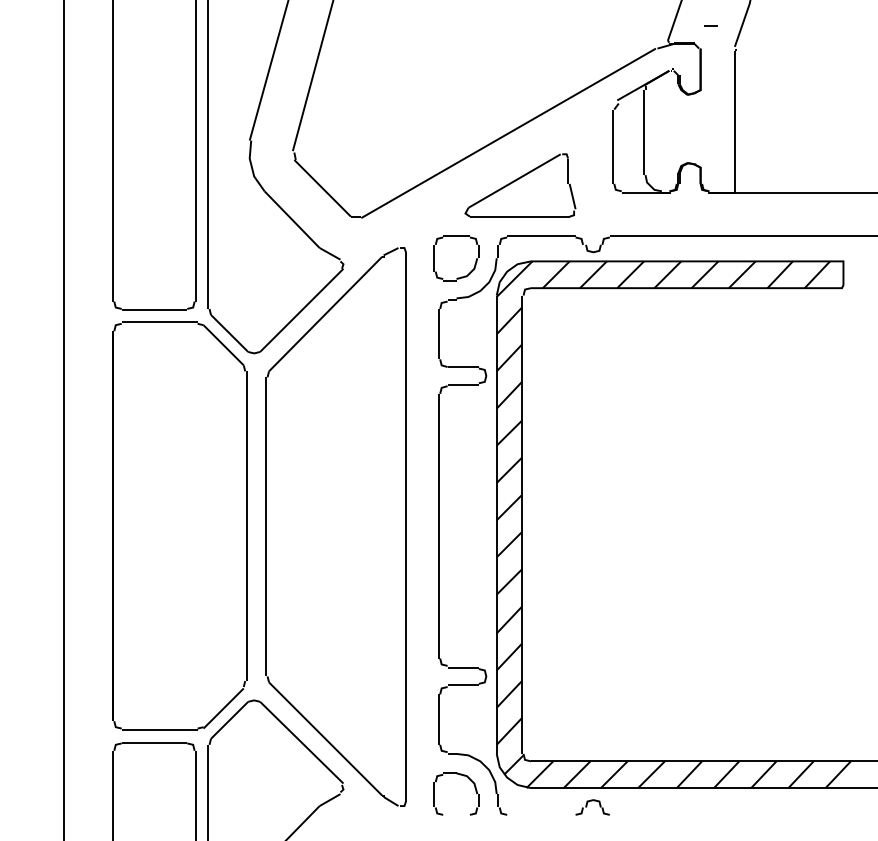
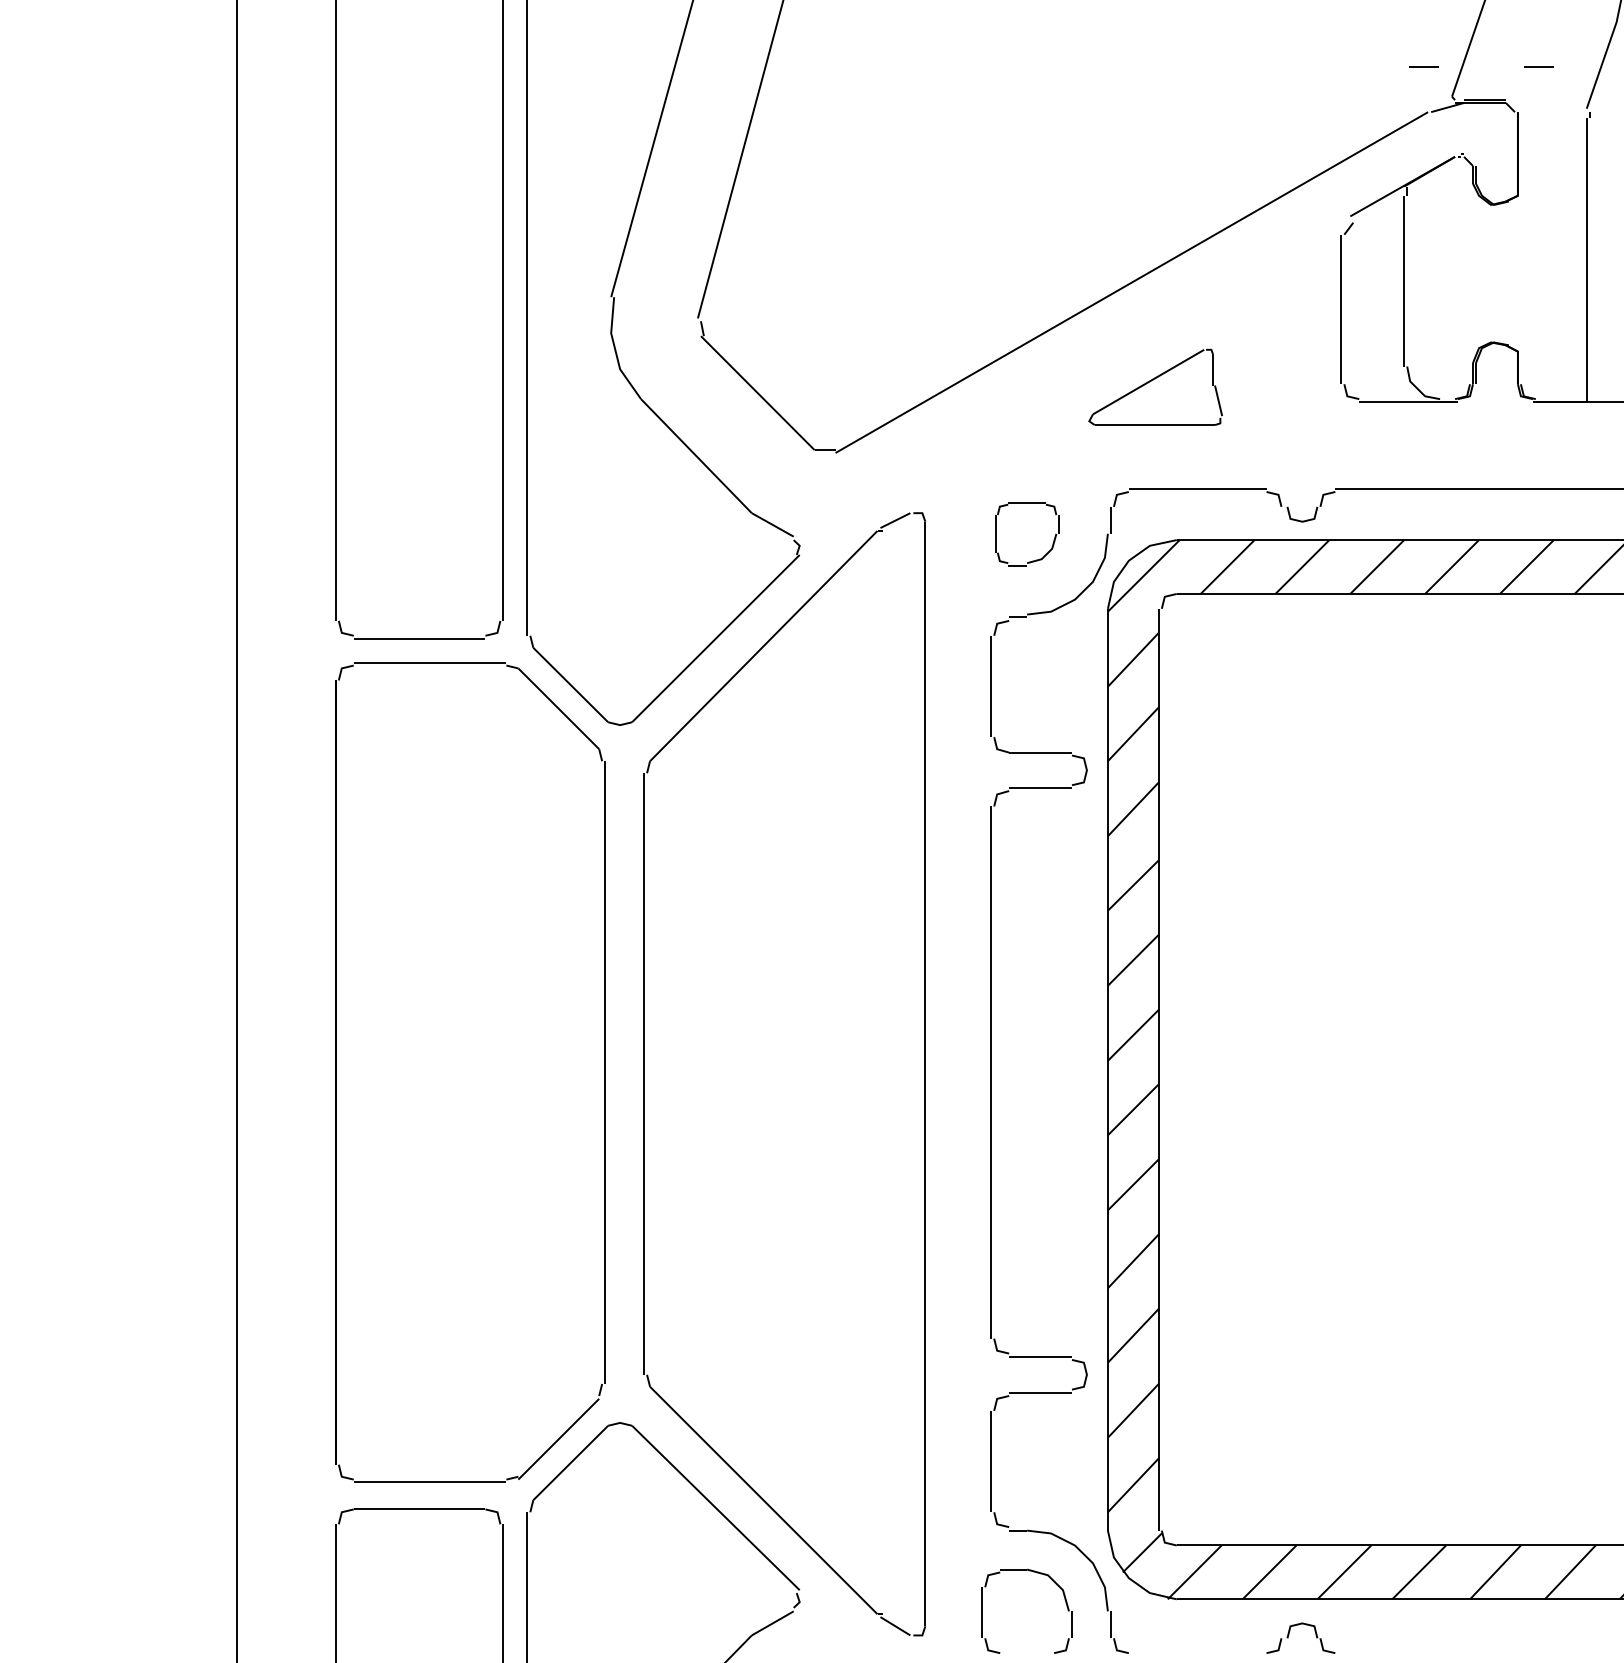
line: (653, 25) -> (1423, 65), added
part: (520, 185) -> (1155, 387), size x0.6
part: (456, 258) -> (1026, 534), size x0.7

